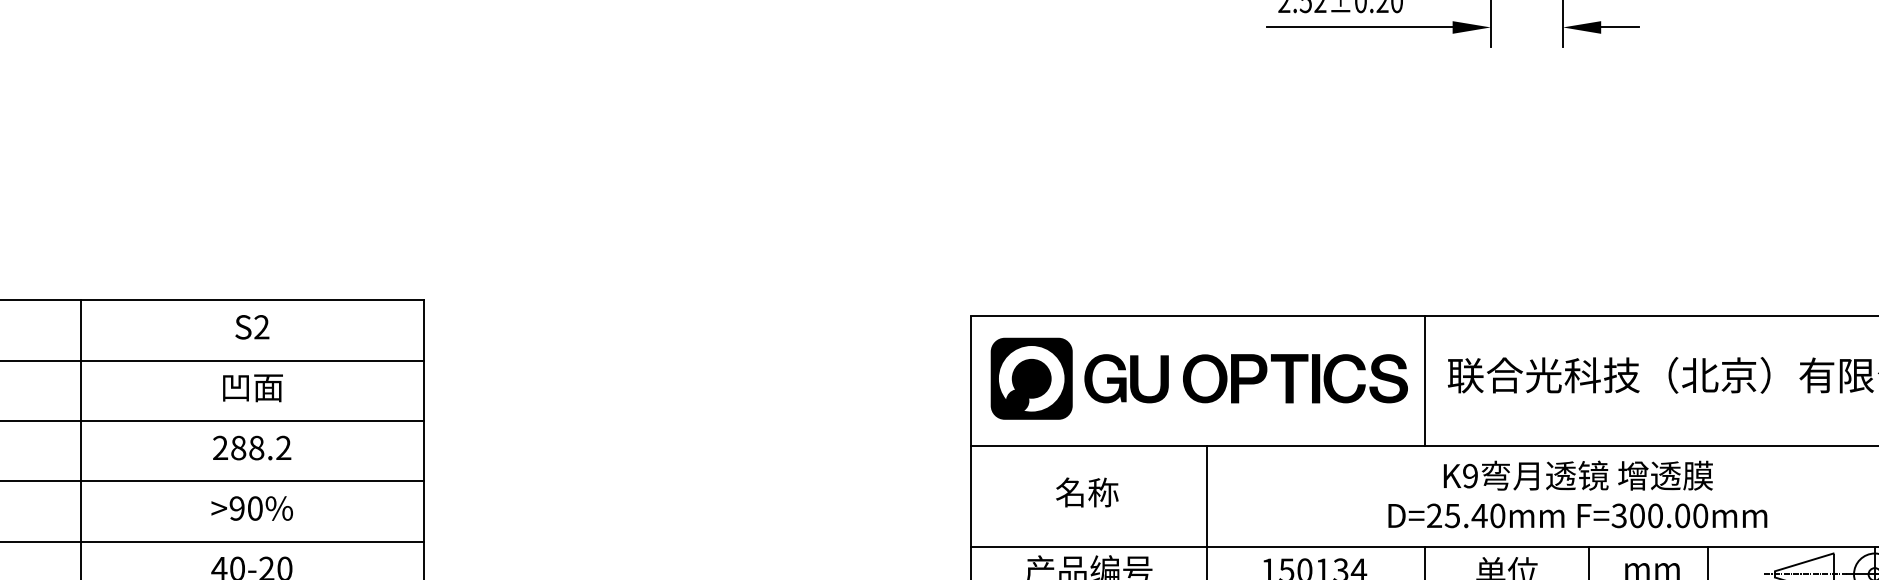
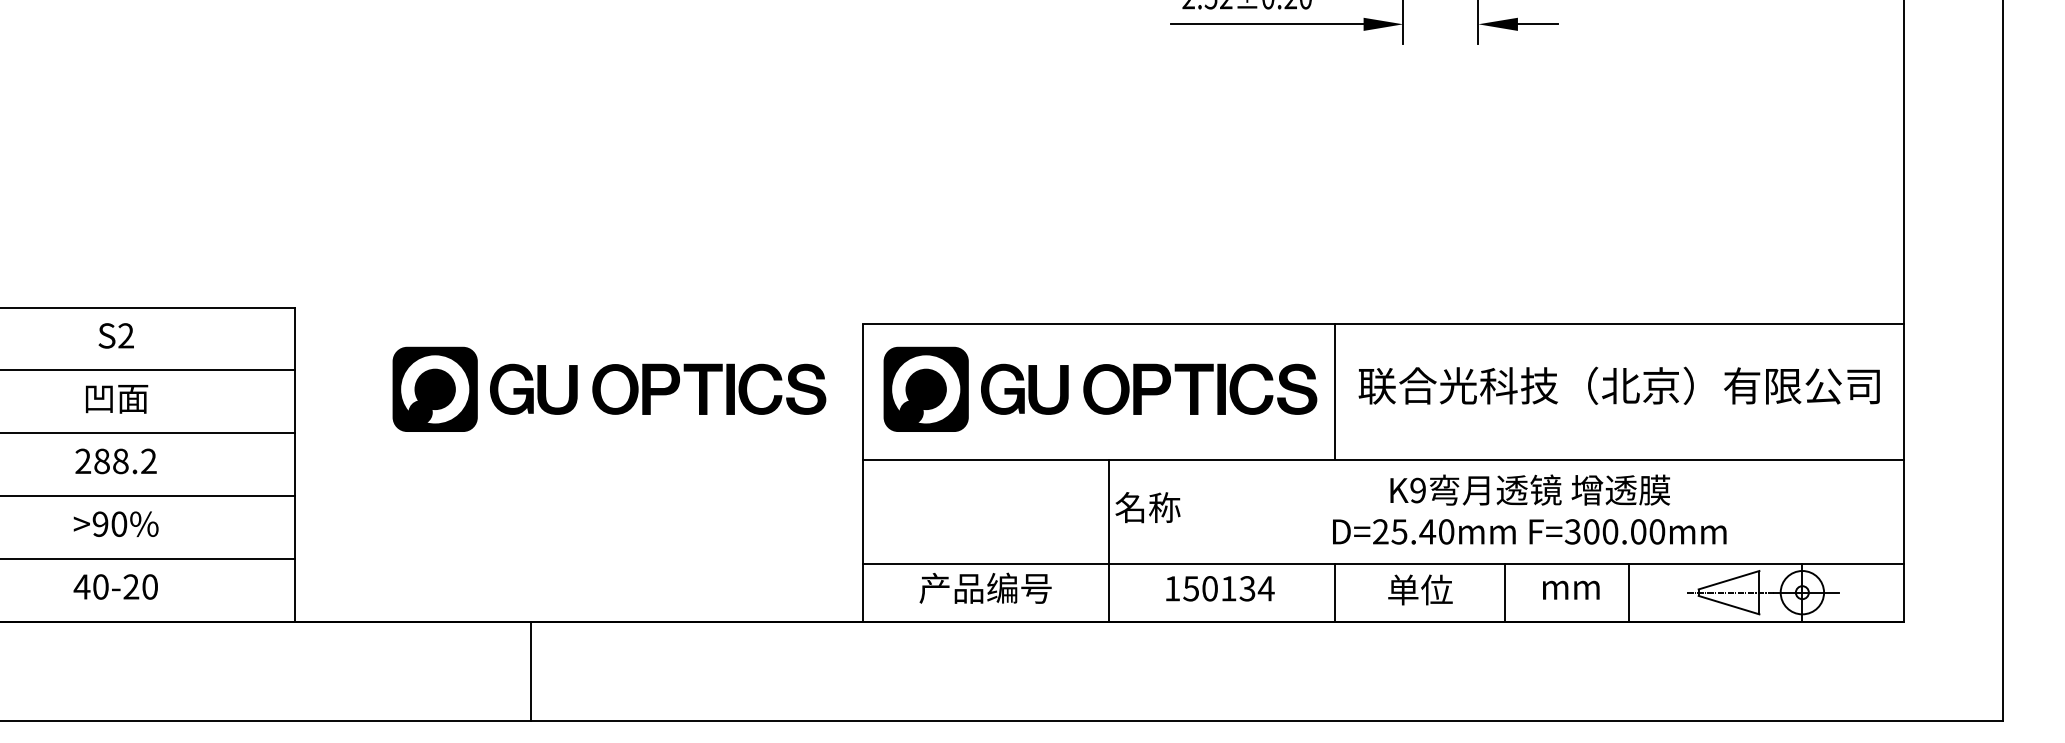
part: (726, 377) -> (609, 388), added
text: (1086, 492) -> (1147, 507), moved
text: (1577, 494) -> (1529, 509), moved

